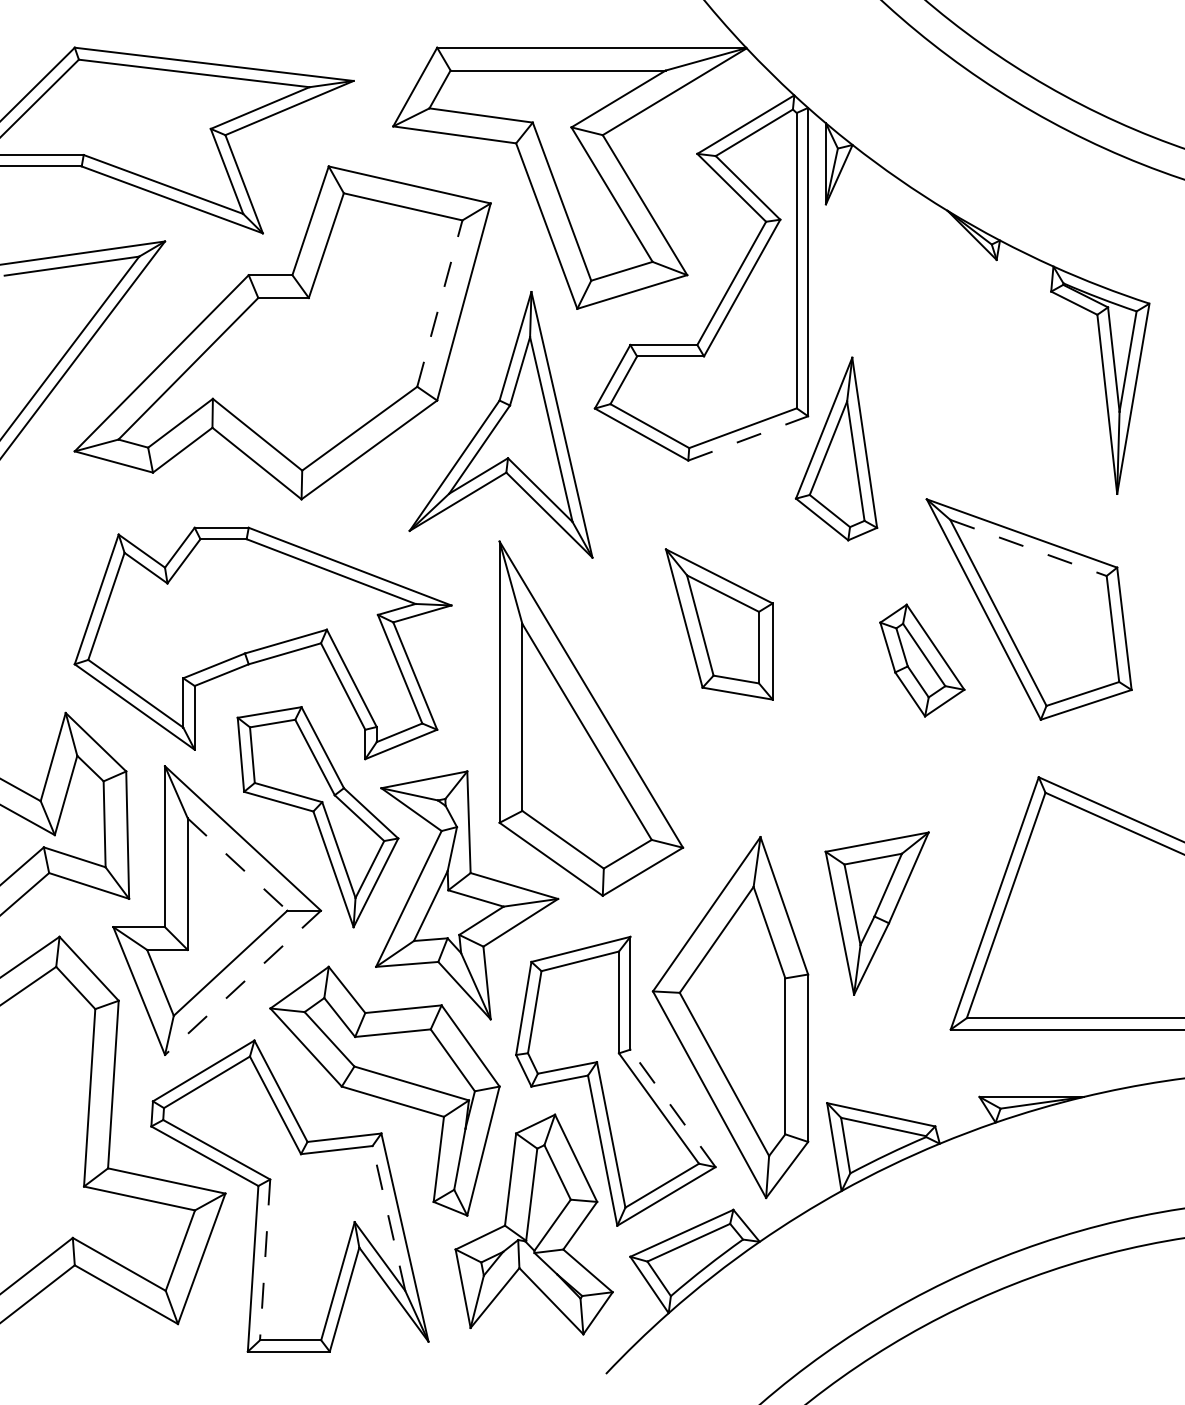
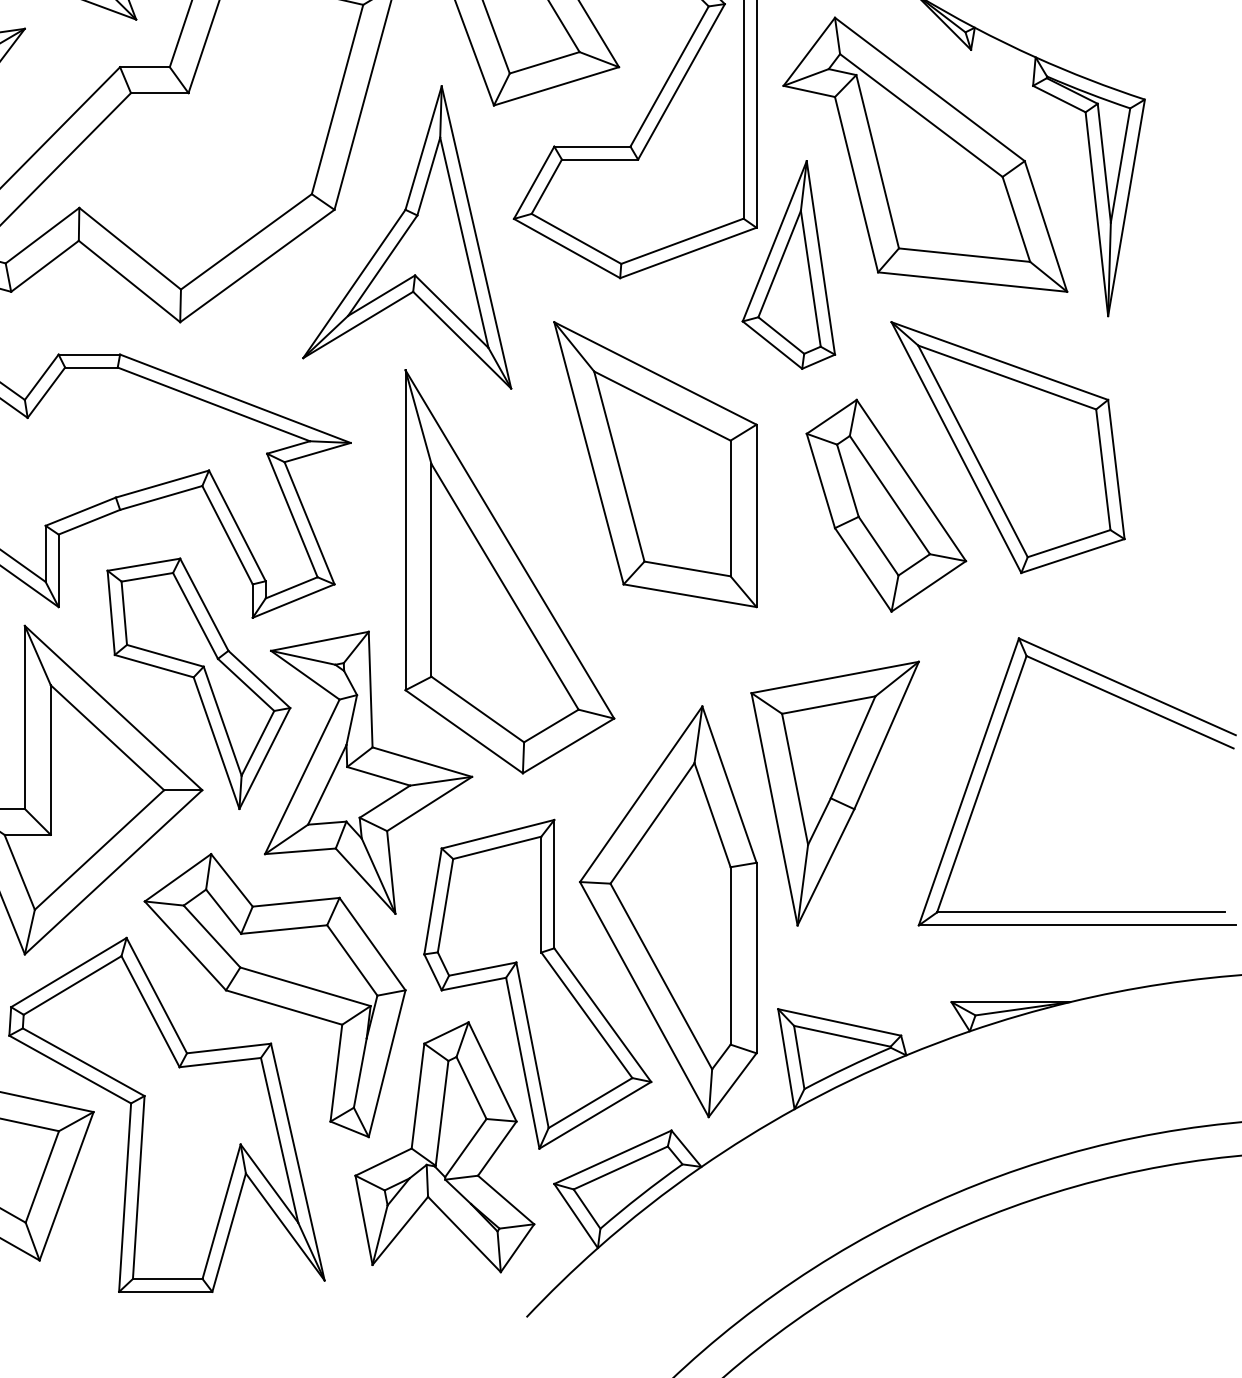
line: (439, 303) -> (337, 99), dashed -> solid
part: (956, 351) -> (925, 154), added
line: (748, 438) -> (688, 252), dashed -> solid
line: (1028, 548) -> (1007, 378), dashed -> solid
part: (719, 624) -> (655, 464), size x1.67
part: (922, 660) -> (886, 505), size x1.67
line: (237, 864) -> (107, 737), dashed -> solid
part: (876, 913) -> (834, 793), size x1.43
line: (242, 983) -> (113, 873), dashed -> solid
line: (672, 1108) -> (602, 1015), dashed -> solid
line: (388, 1217) -> (279, 1139), dashed -> solid
line: (265, 1259) -> (139, 1187), dashed -> solid

